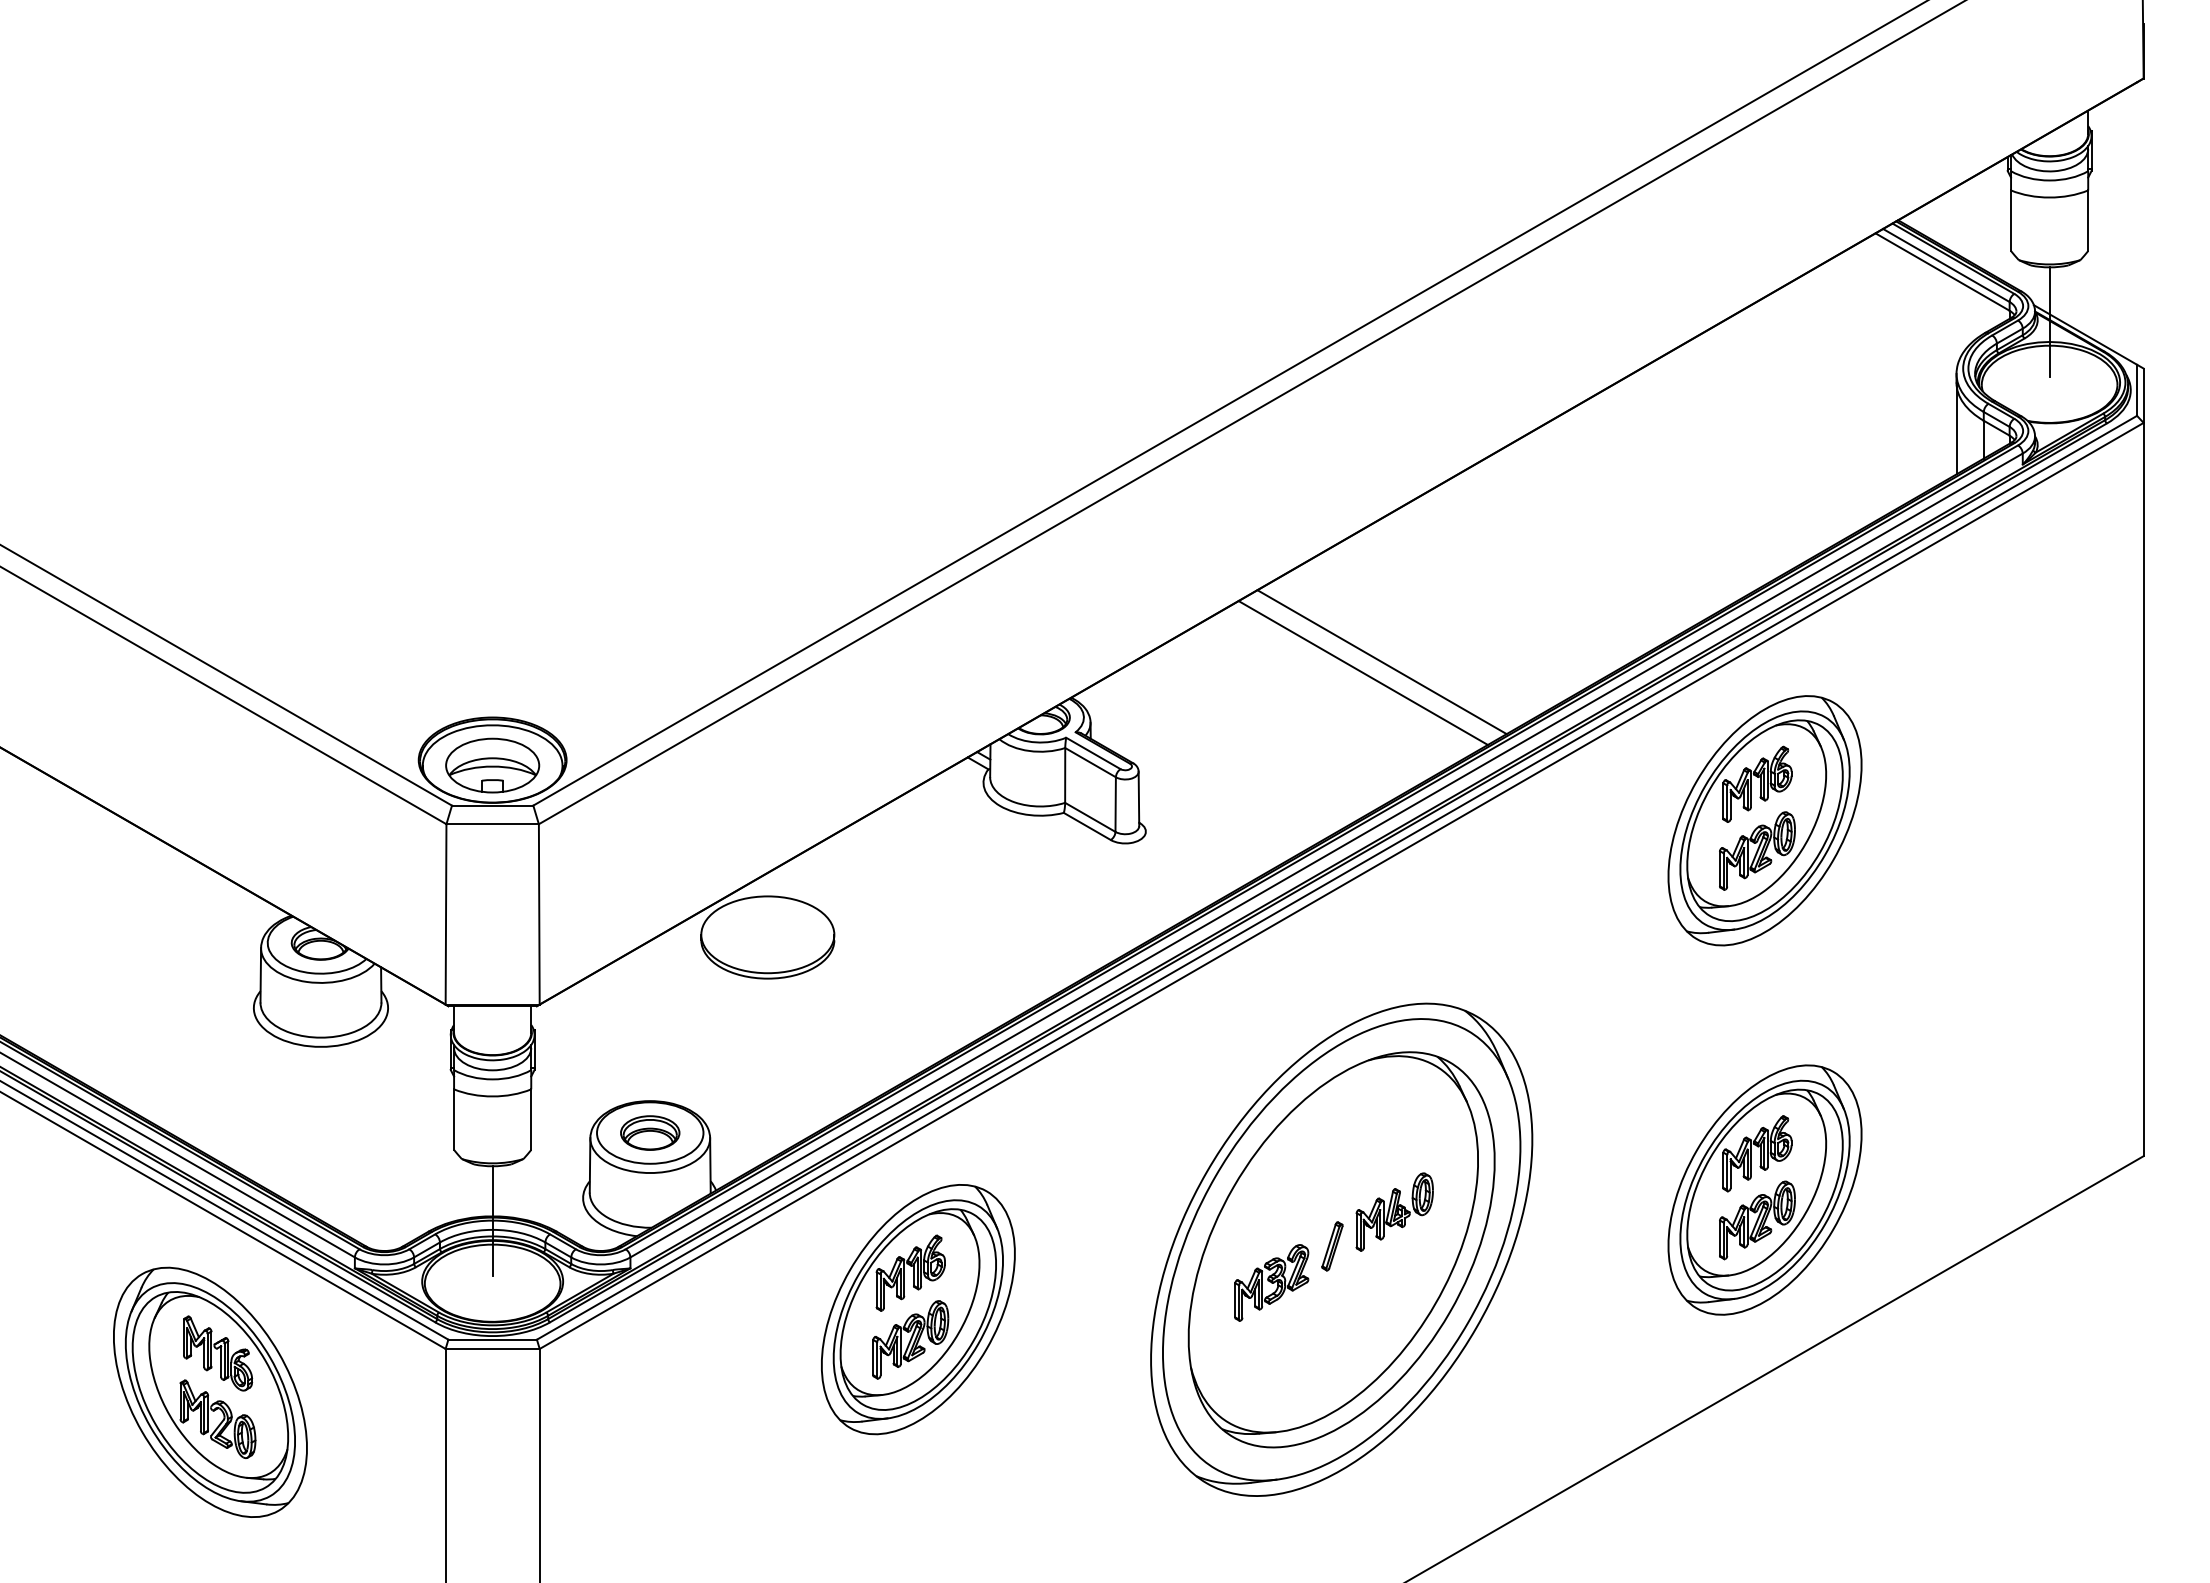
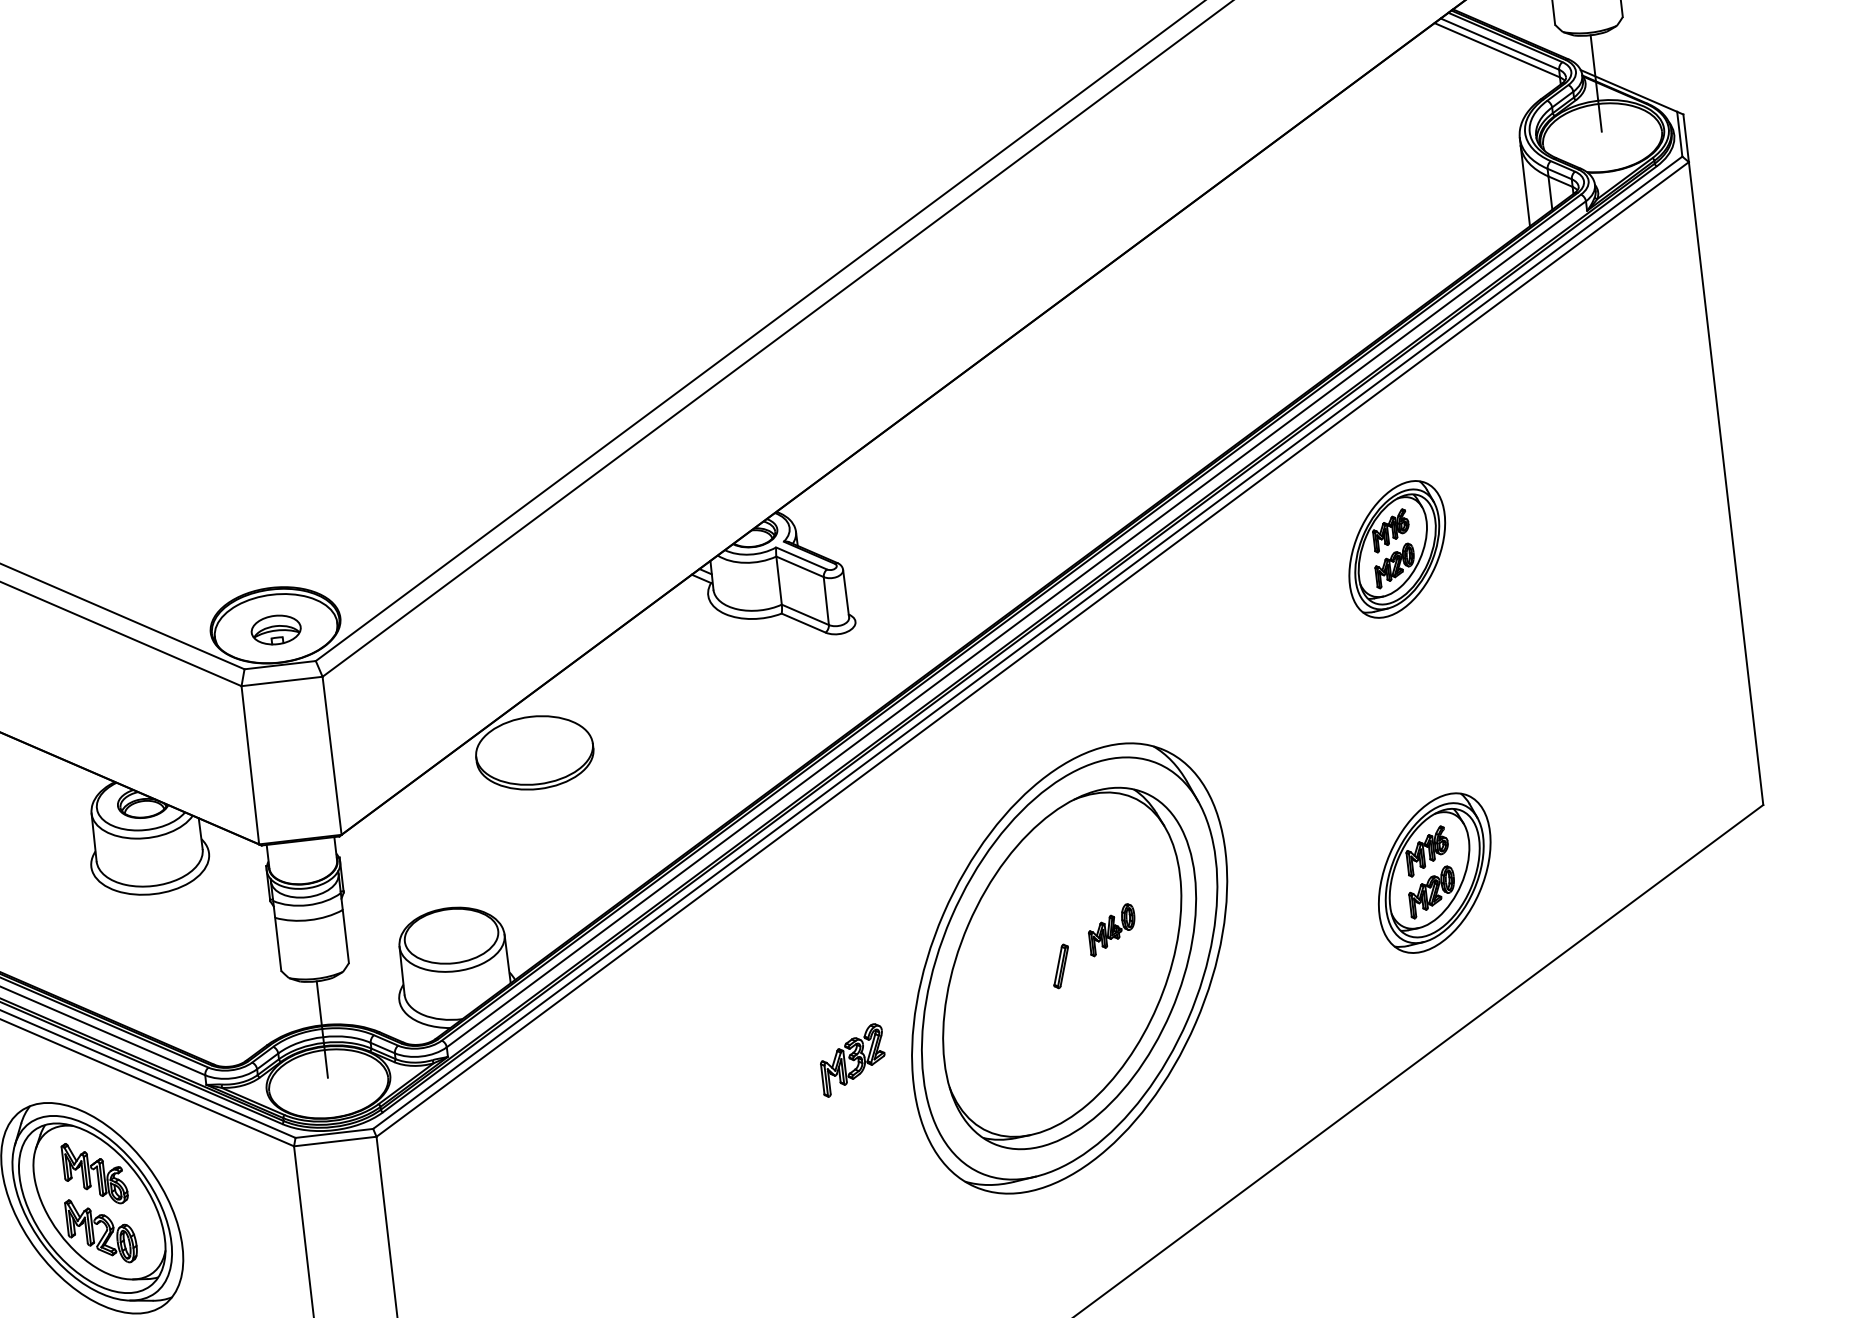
line: (1381, 662) -> (1044, 449), removed
line: (1362, 672) -> (1029, 460), removed
part: (492, 765) -> (275, 630), size x0.6
part: (1764, 820) -> (1396, 549), size x0.6
part: (650, 1132) -> (451, 935), removed
part: (1764, 1189) -> (1434, 872), size x0.7
part: (1394, 1211) -> (1112, 929), size x0.7
part: (1271, 1282) -> (852, 1059), moved
part: (918, 1309) -> (704, 1063), removed

